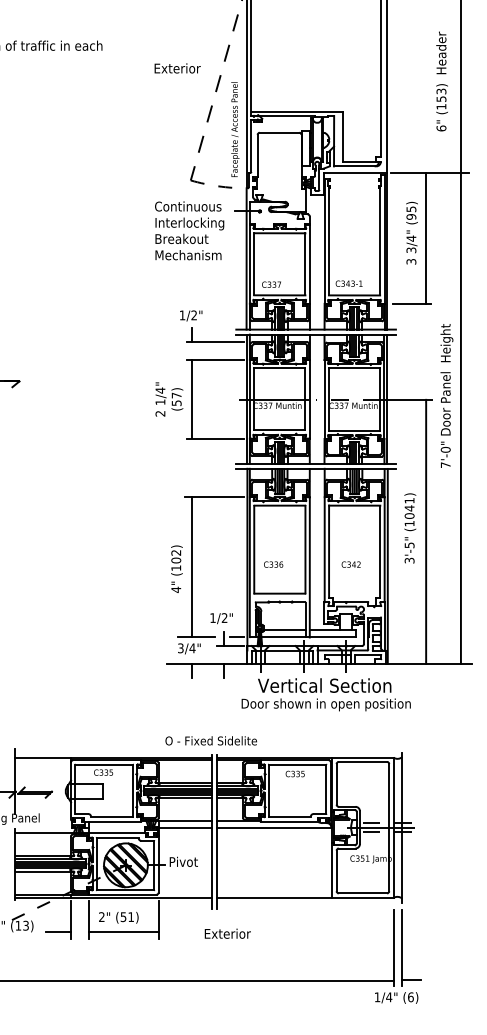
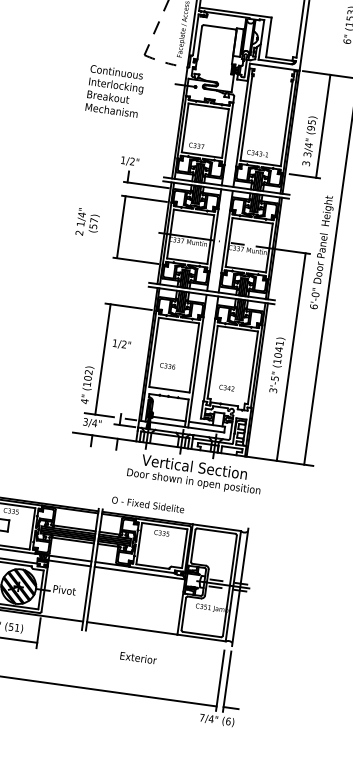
text: (189, 230) -> (115, 91), moved
text: (411, 232) -> (309, 140), moved
text: (169, 399) -> (88, 222), moved
text: (445, 465) -> (313, 307), 7'-0" -> 6'-0"
text: (410, 528) -> (277, 365), moved
text: (350, 564) -> (226, 387), moved
text: (176, 568) -> (87, 384), moved
text: (221, 618) -> (121, 344), moved
text: (210, 740) -> (147, 504), moved
text: (227, 933) -> (138, 657), moved
text: (377, 997) -> (202, 717), 1/4" -> 7/4"

